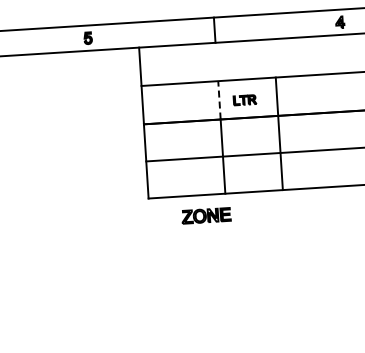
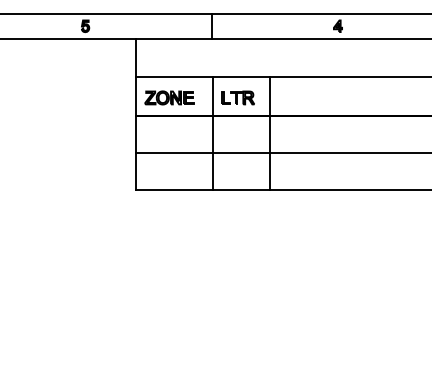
line: (219, 99) -> (212, 95), dashed -> solid
part: (244, 99) -> (237, 97), size x1.43
part: (206, 215) -> (169, 97), moved

